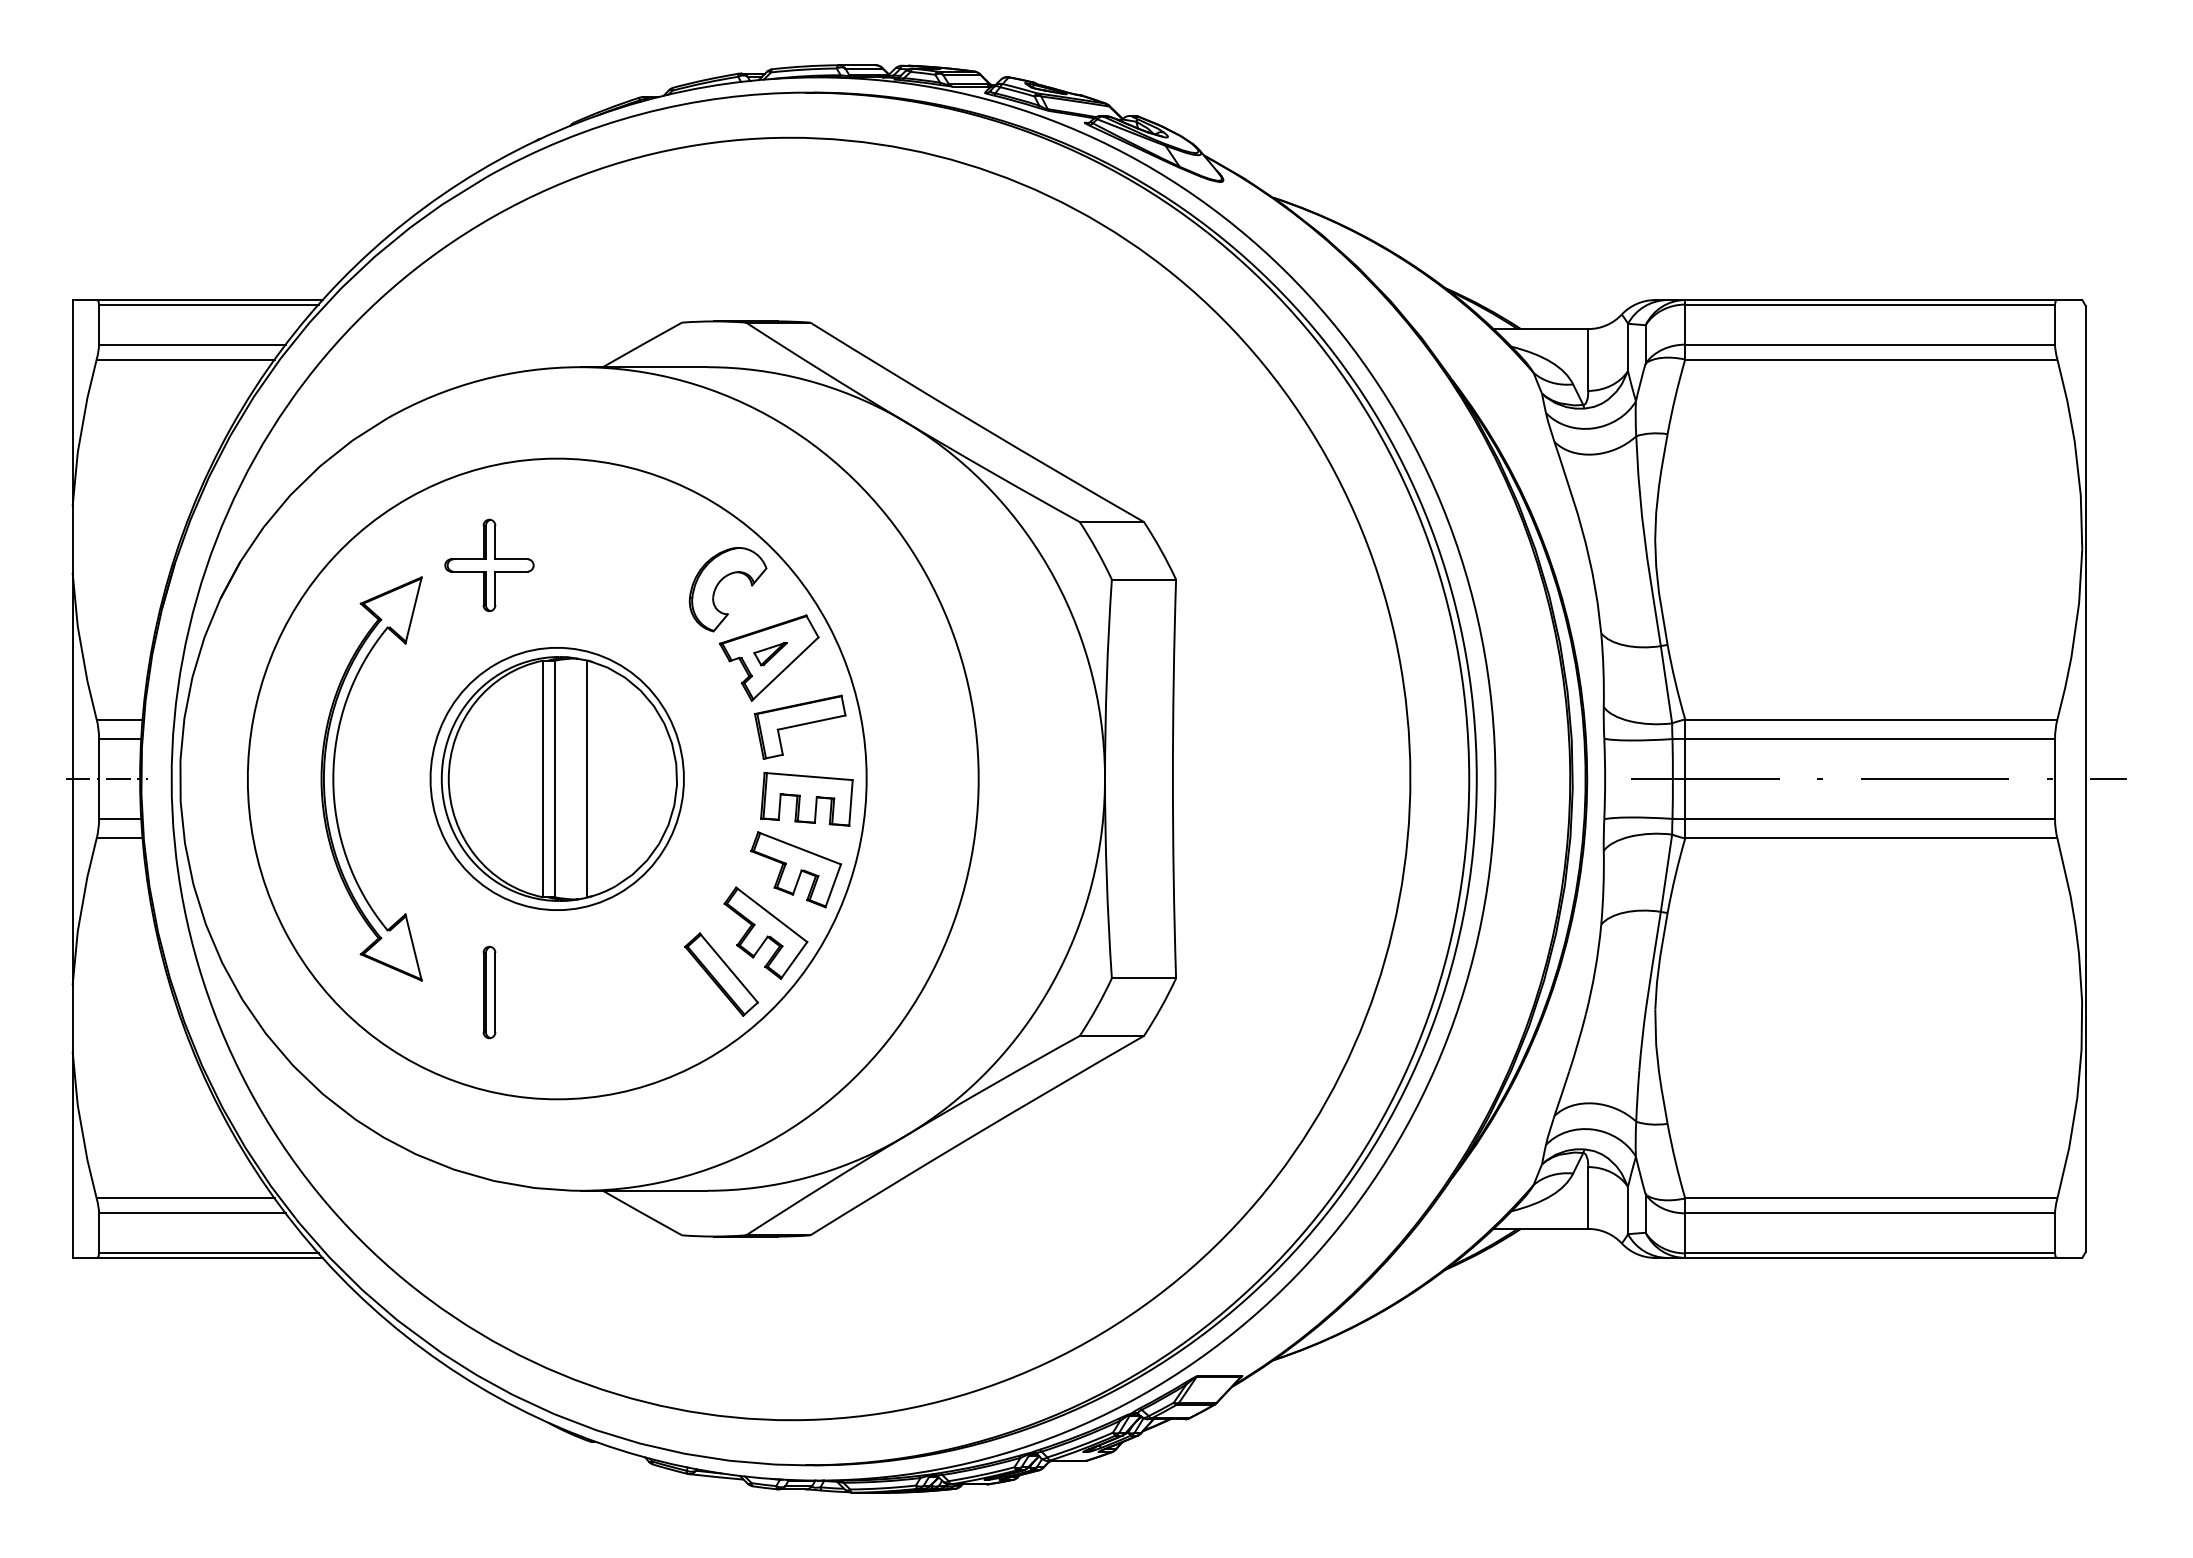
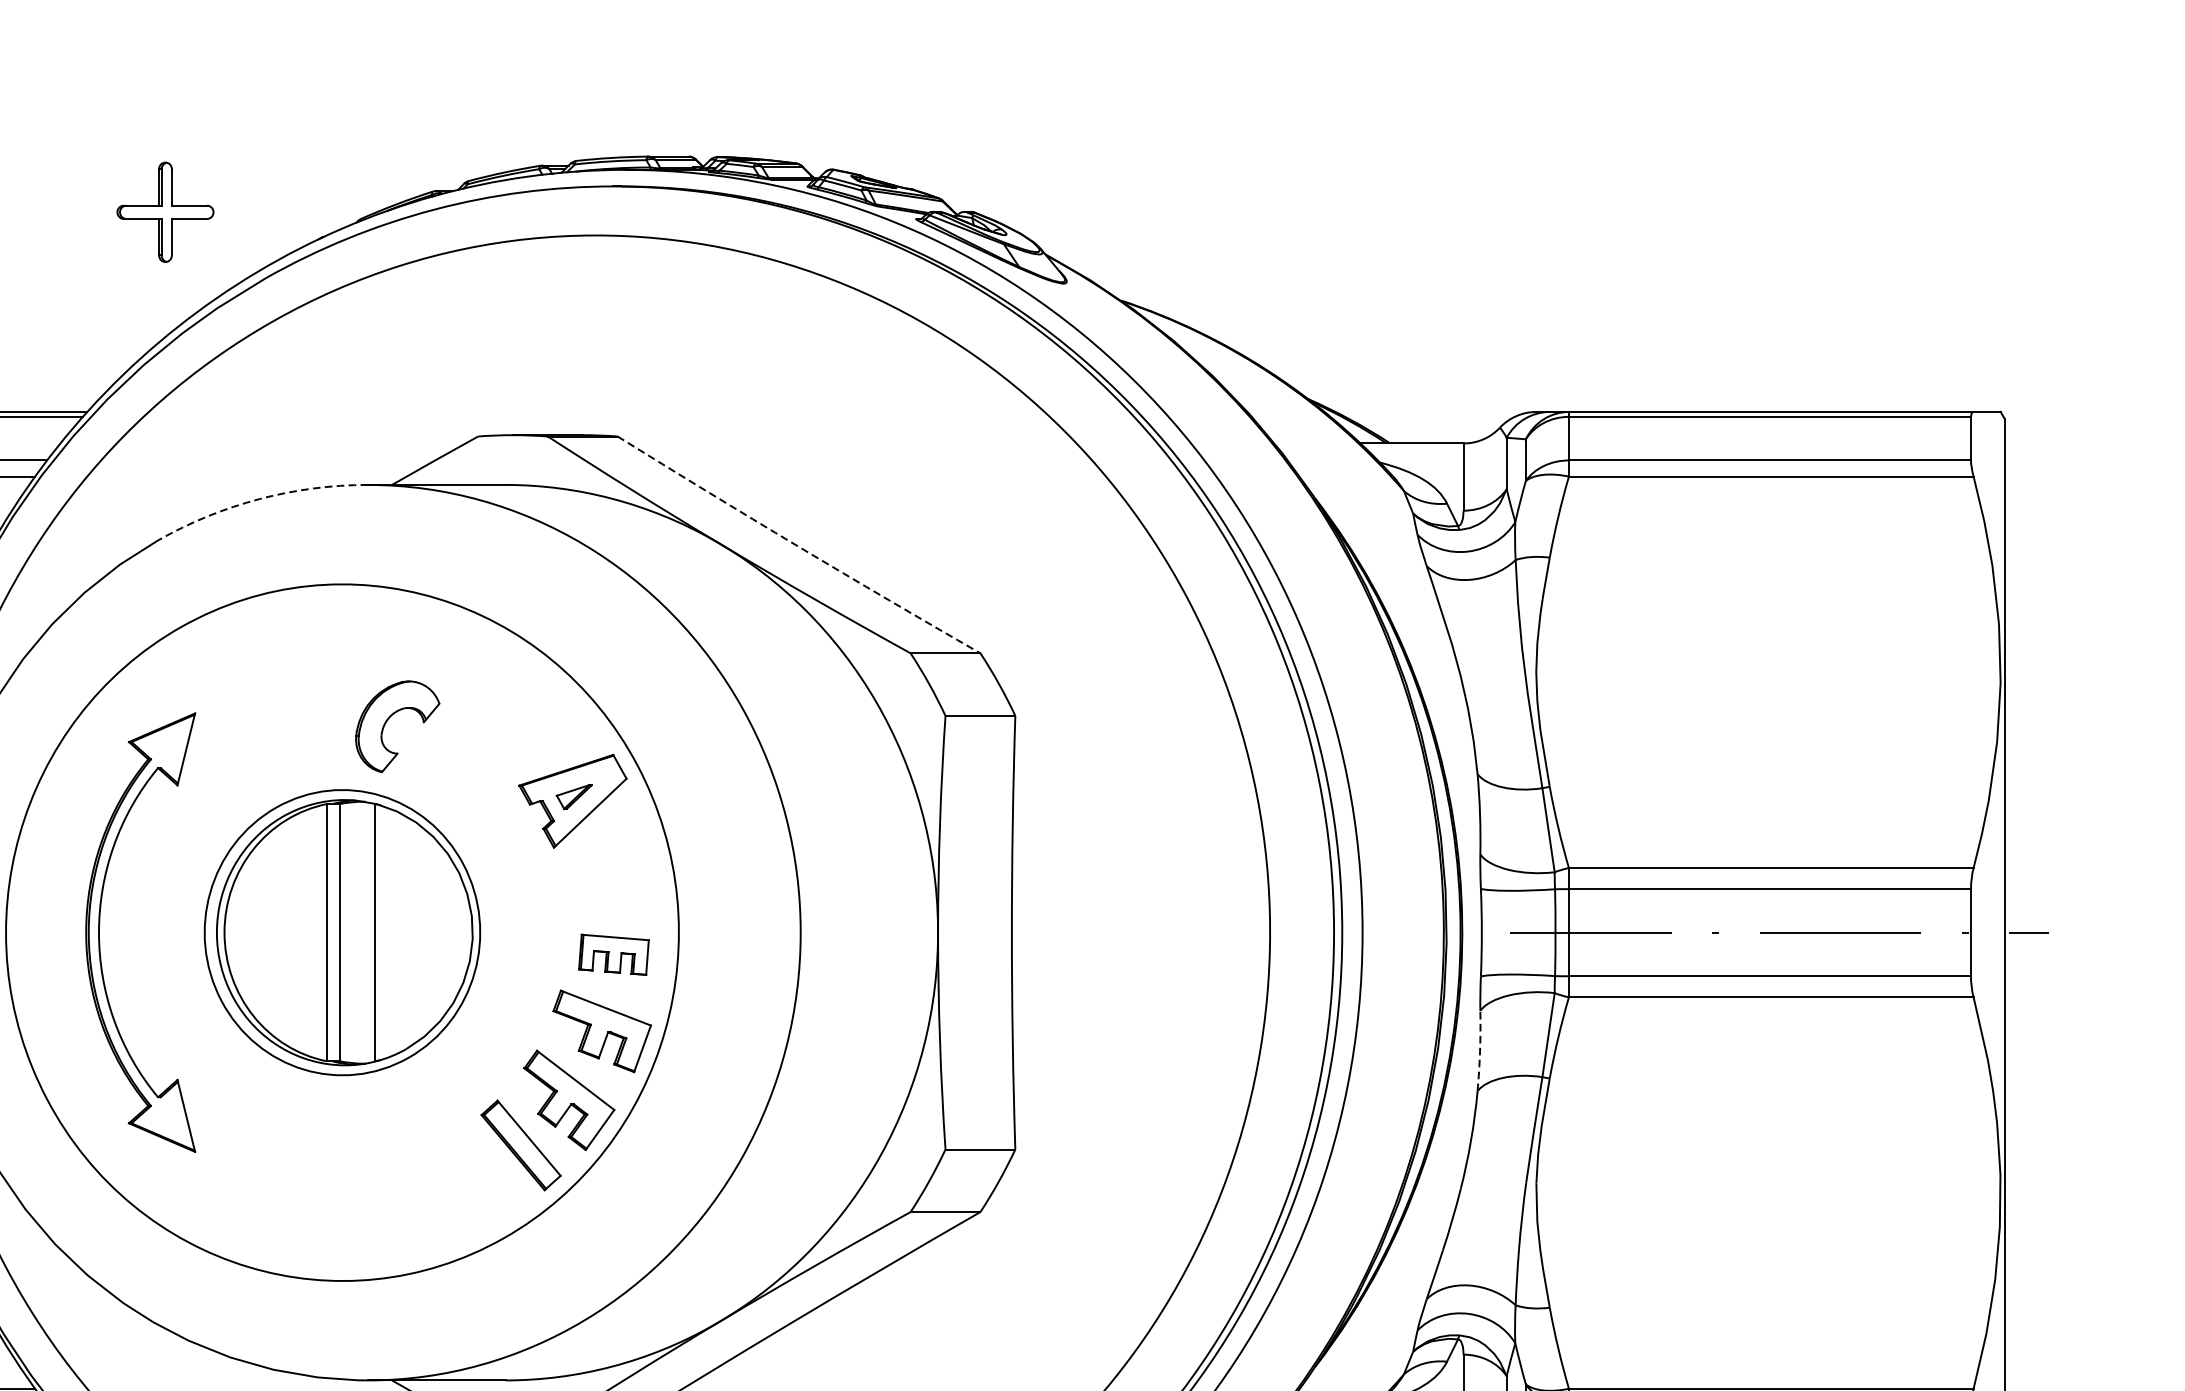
arc: (480, 380) -> (259, 499), solid -> dashed
arc: (976, 423) -> (798, 546), solid -> dashed
part: (489, 565) -> (165, 212), moved
part: (718, 585) -> (387, 722), moved
part: (799, 726) -> (605, 875), removed
part: (806, 799) -> (613, 954), size x0.7
arc: (1603, 887) -> (1480, 1050), solid -> dashed
part: (489, 992) -> (268, 1164), removed

